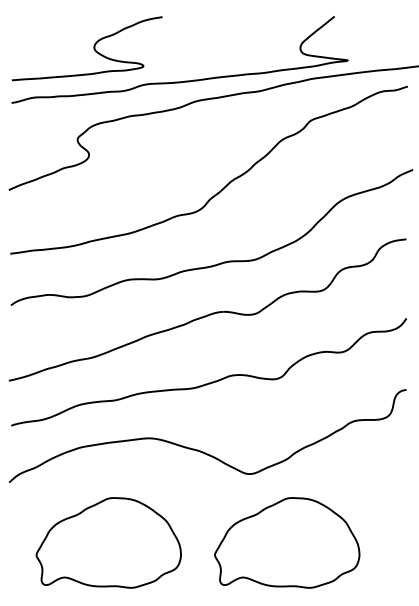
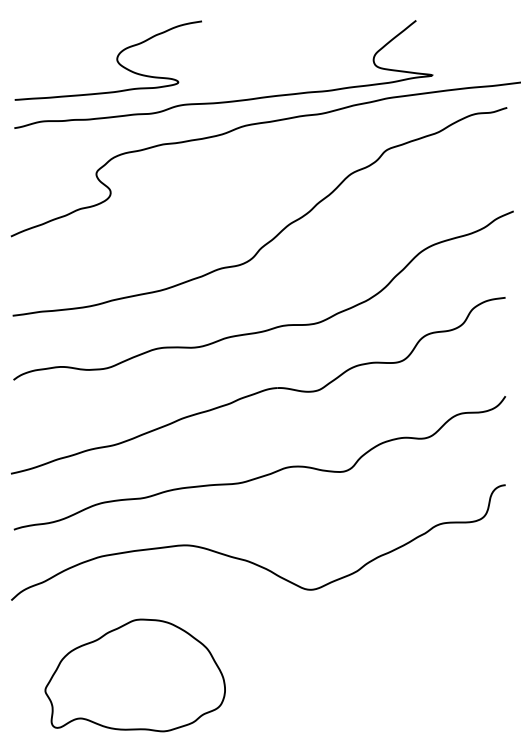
part: (286, 542) -> (356, 675), removed

